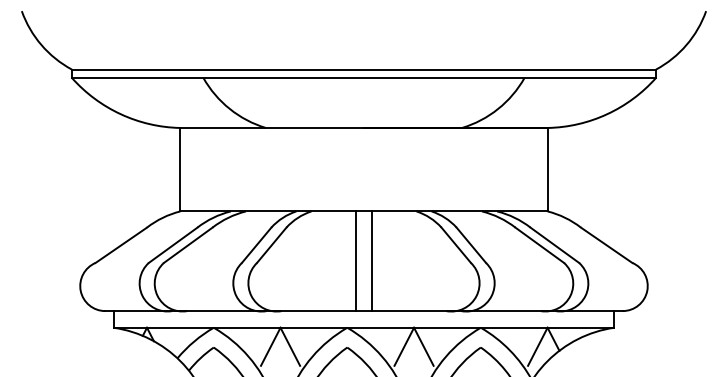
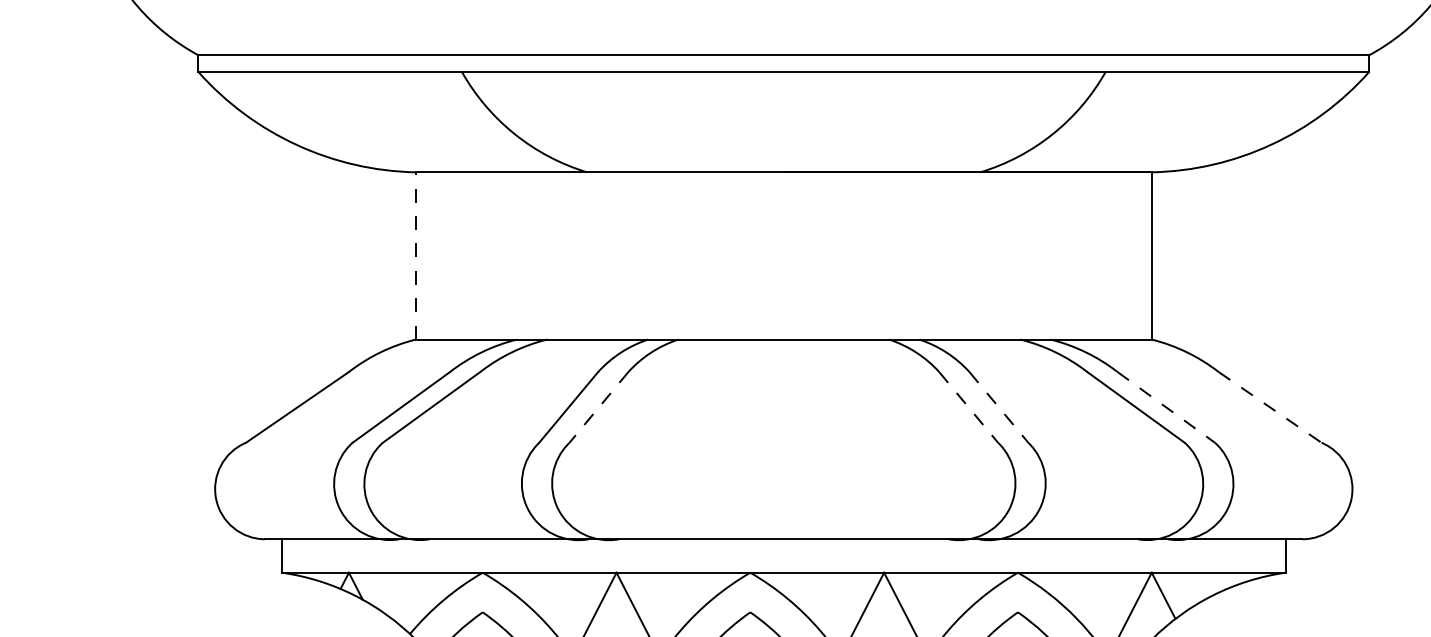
line: (180, 169) -> (416, 255), solid -> dashed
line: (271, 245) -> (598, 407), solid -> dashed
line: (456, 245) -> (969, 407), solid -> dashed
line: (471, 245) -> (999, 407), solid -> dashed
line: (555, 245) -> (1167, 407), solid -> dashed
line: (607, 245) -> (1271, 407), solid -> dashed
line: (355, 261) -> (766, 439), removed
line: (372, 261) -> (800, 439), removed

